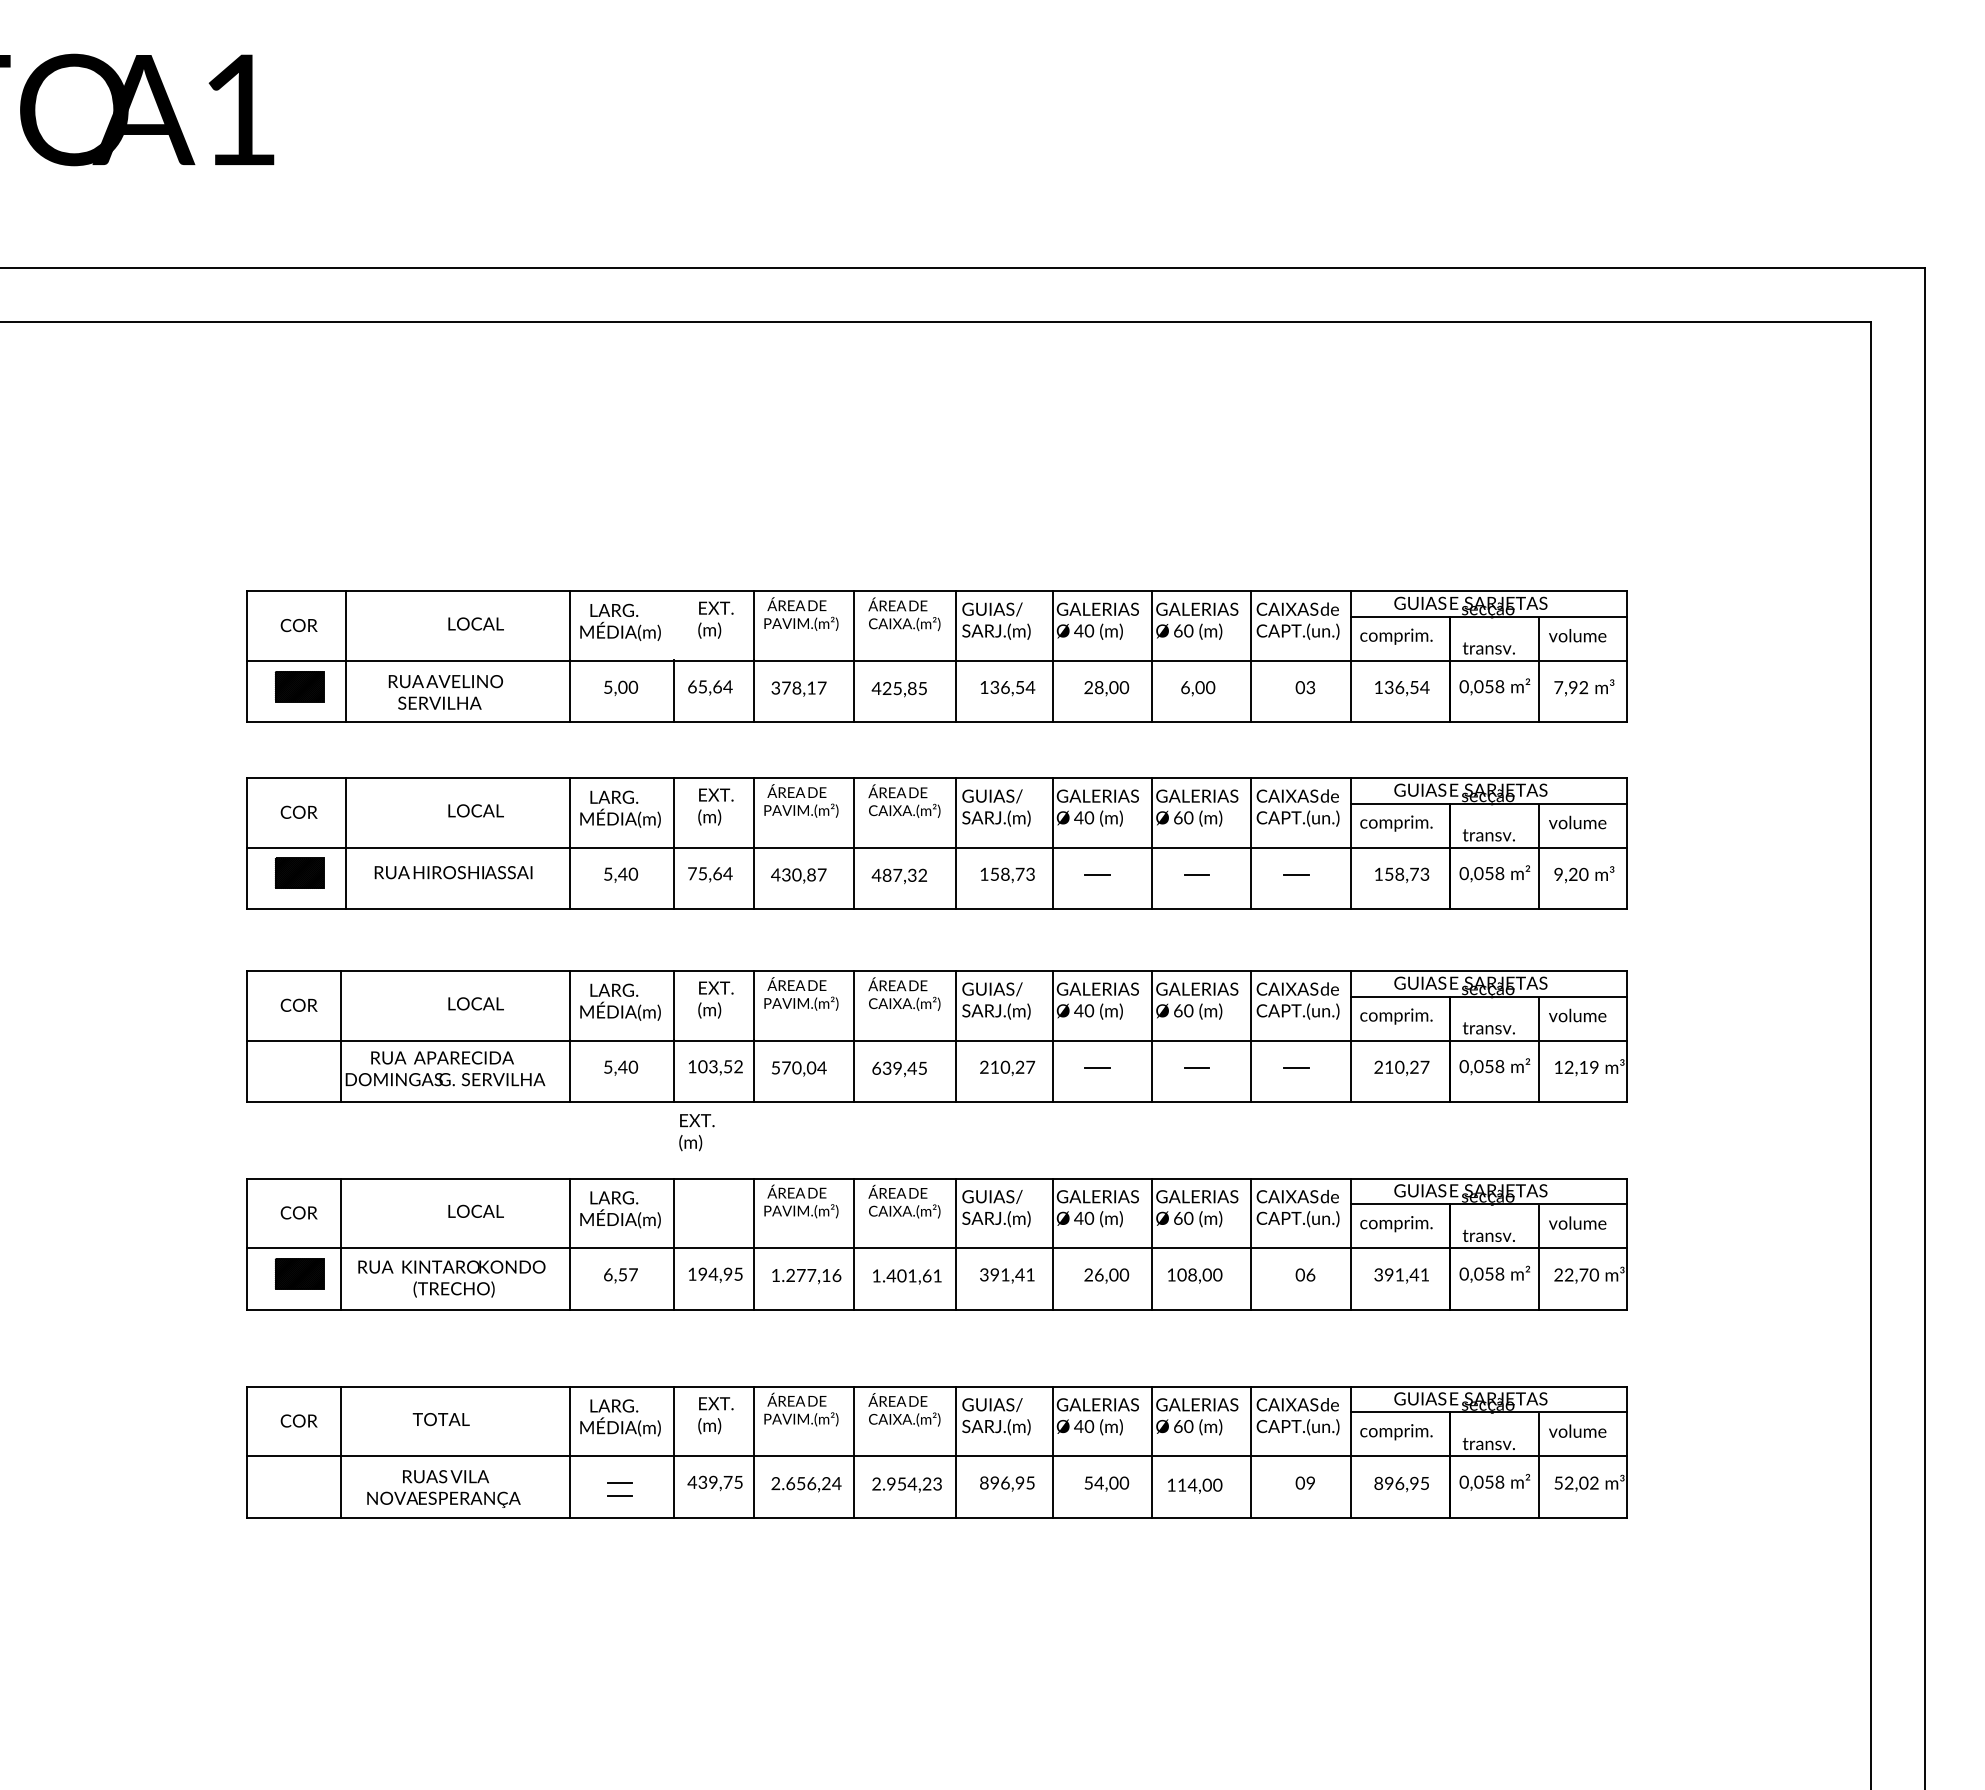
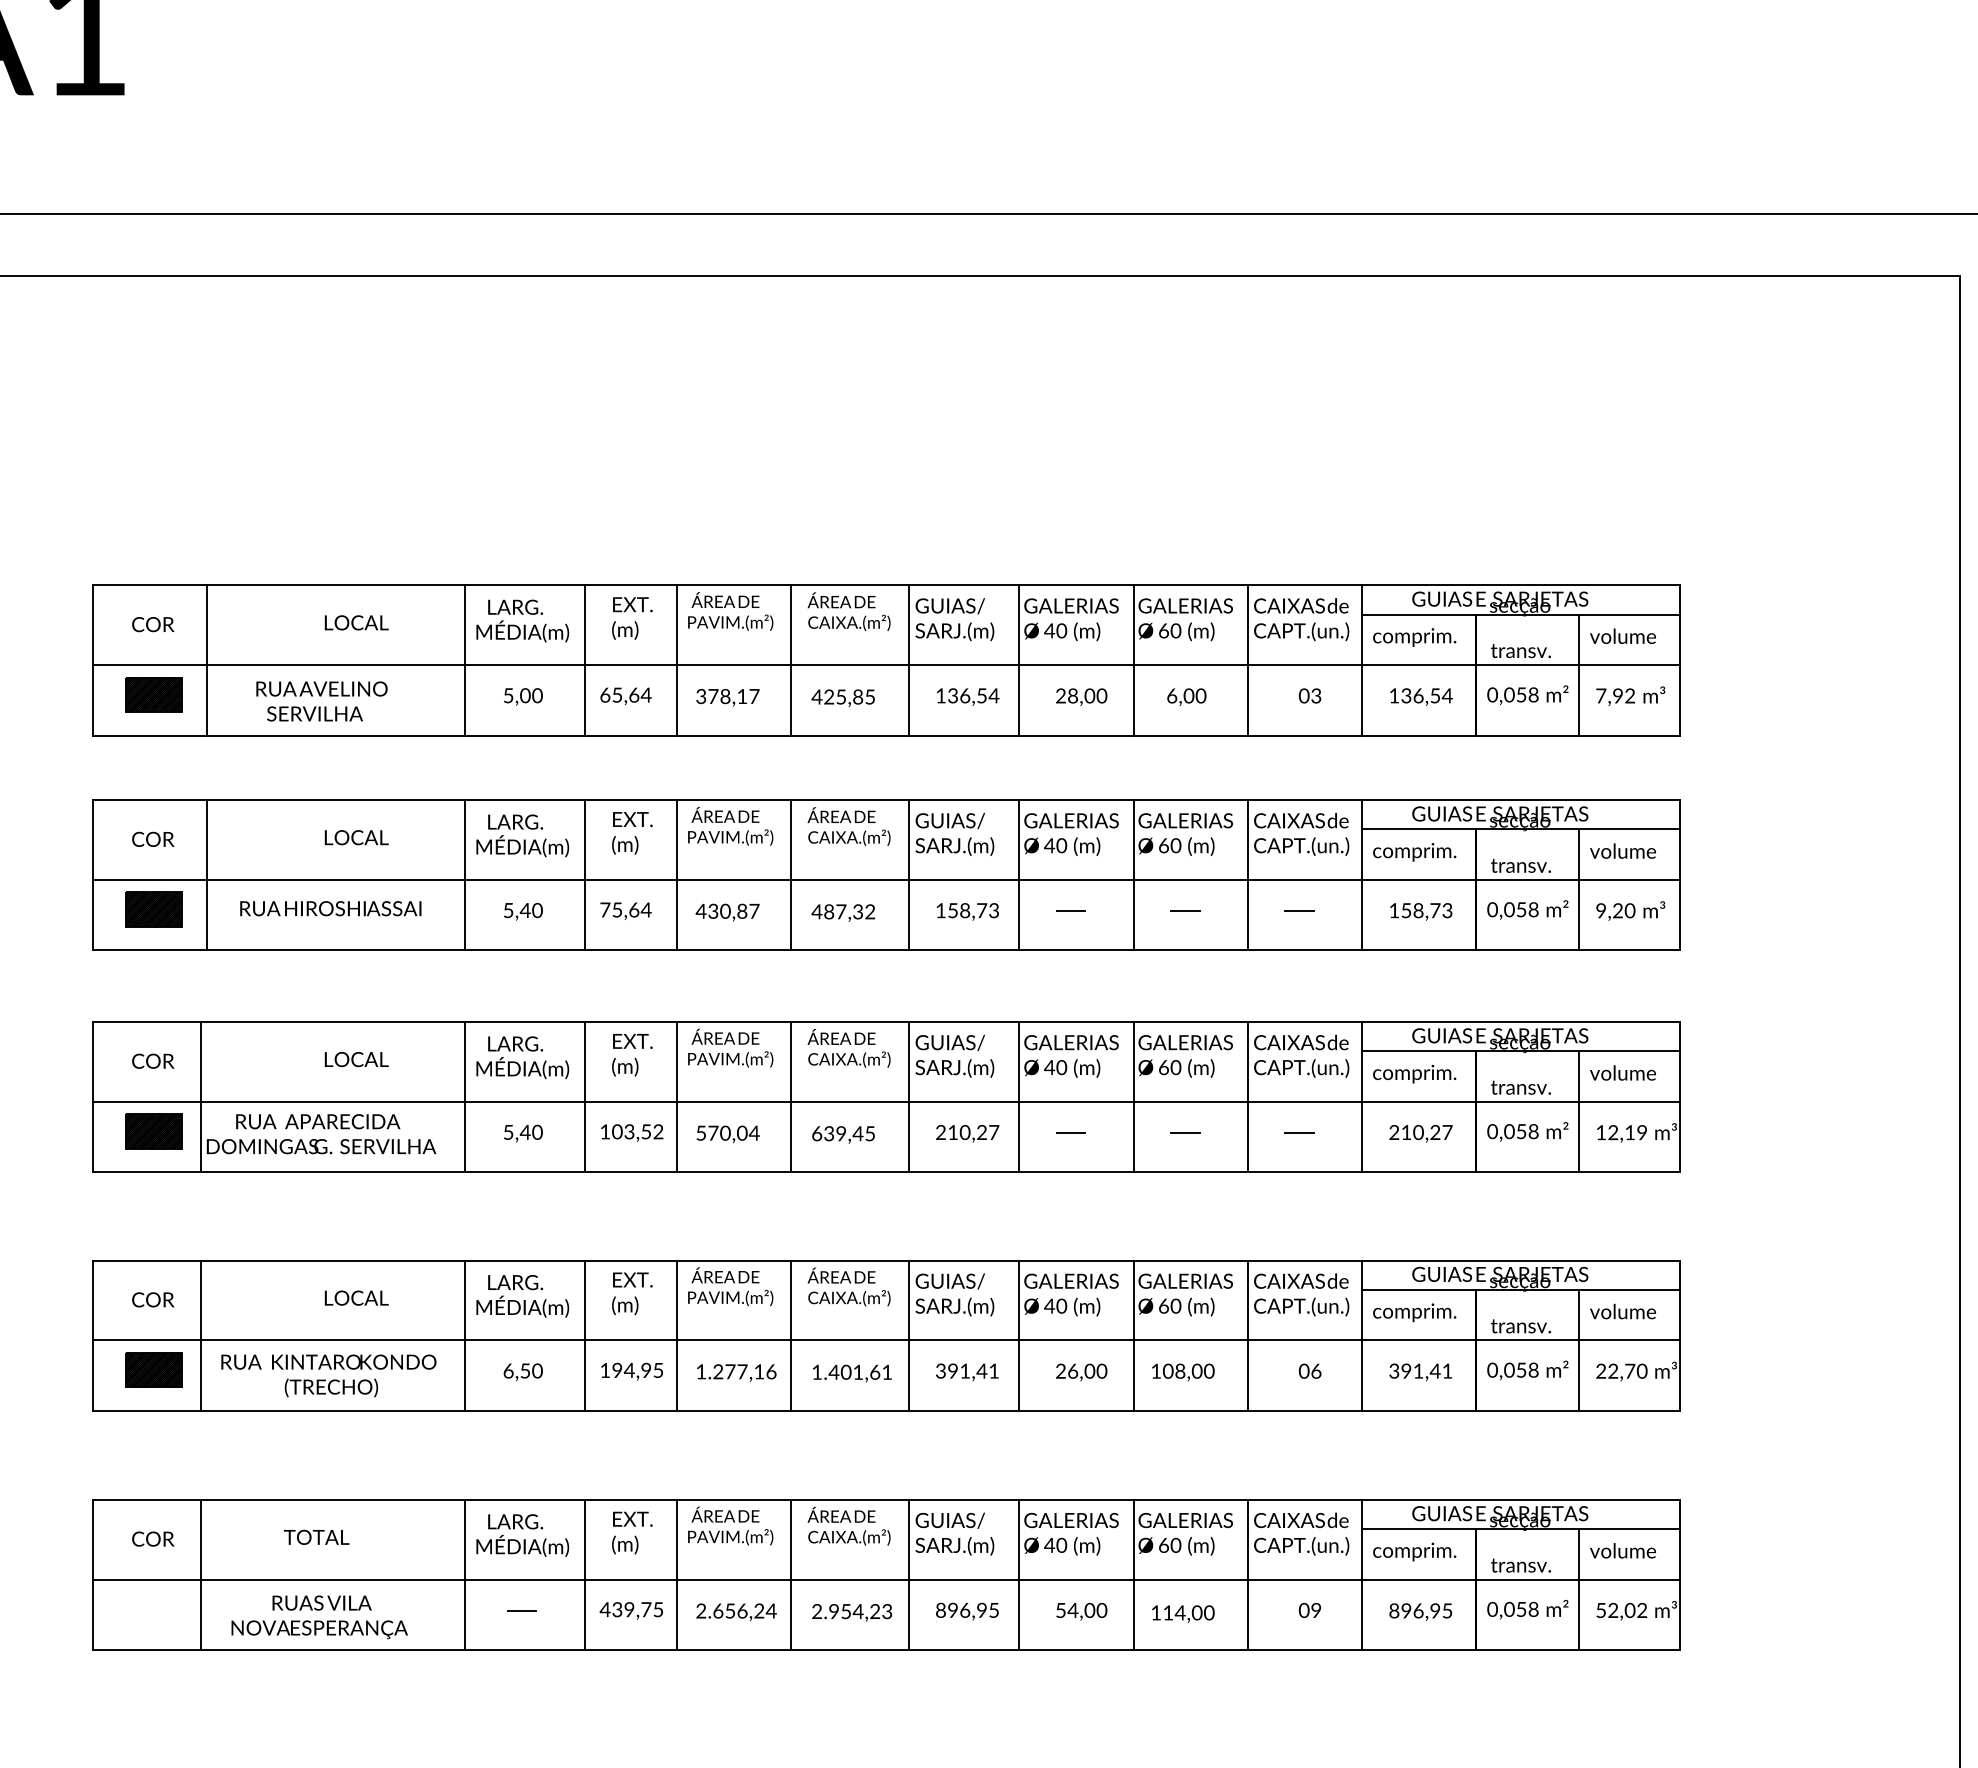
line: (674, 625) -> (584, 624), added
part: (299, 1065) -> (153, 1130), added
text: (696, 1132) -> (631, 1293), moved
text: (633, 1274) -> (537, 1370), 6,57 -> 6,50
line: (619, 1495) -> (521, 1624), removed

